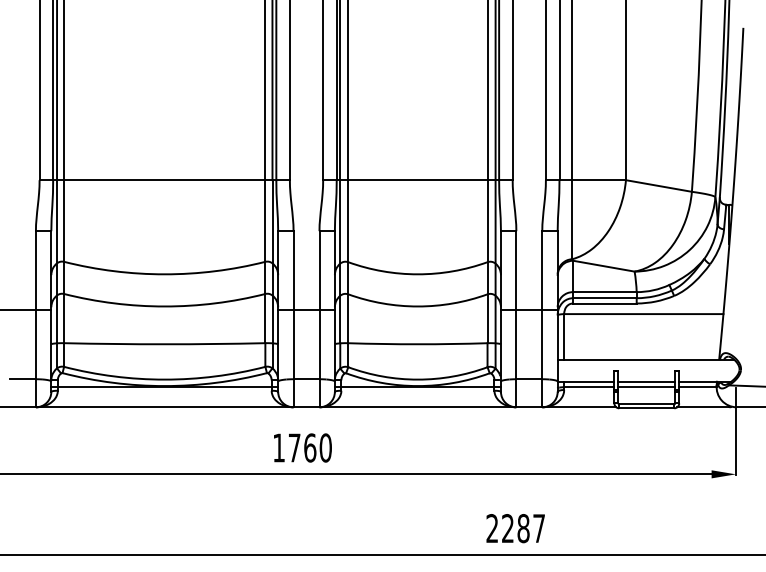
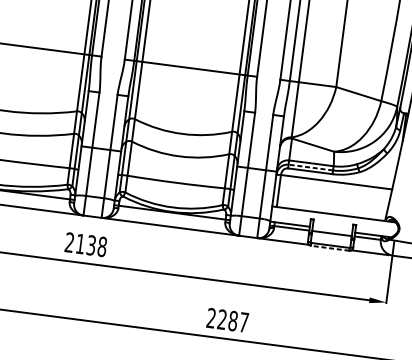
line: (604, 298) -> (310, 167), solid -> dashed
line: (646, 381) -> (332, 229), removed
line: (646, 408) -> (329, 248), solid -> dashed
text: (302, 447) -> (86, 244), 1760 -> 2138

